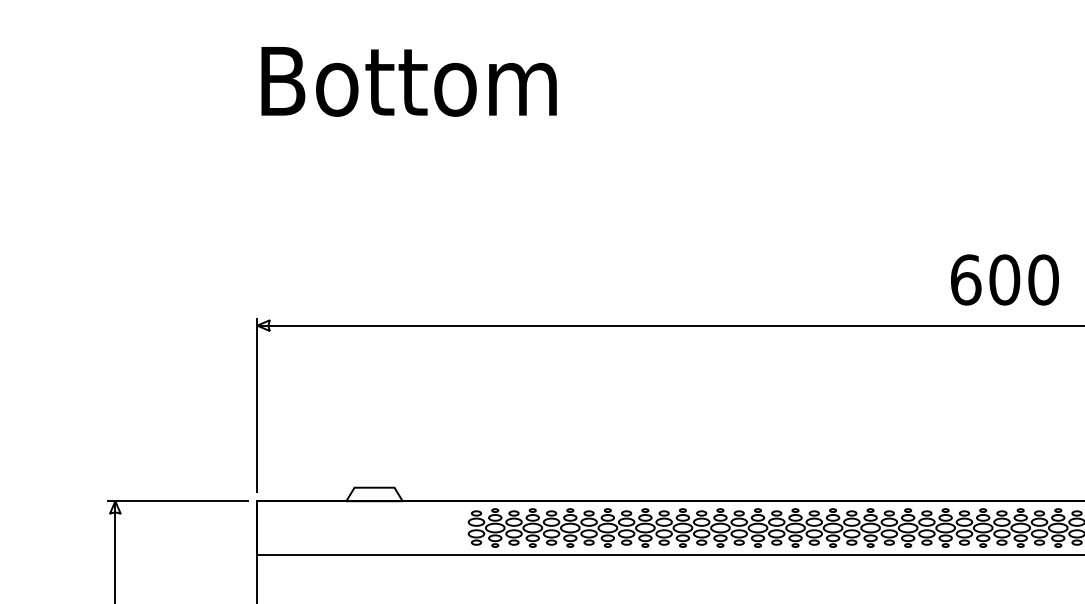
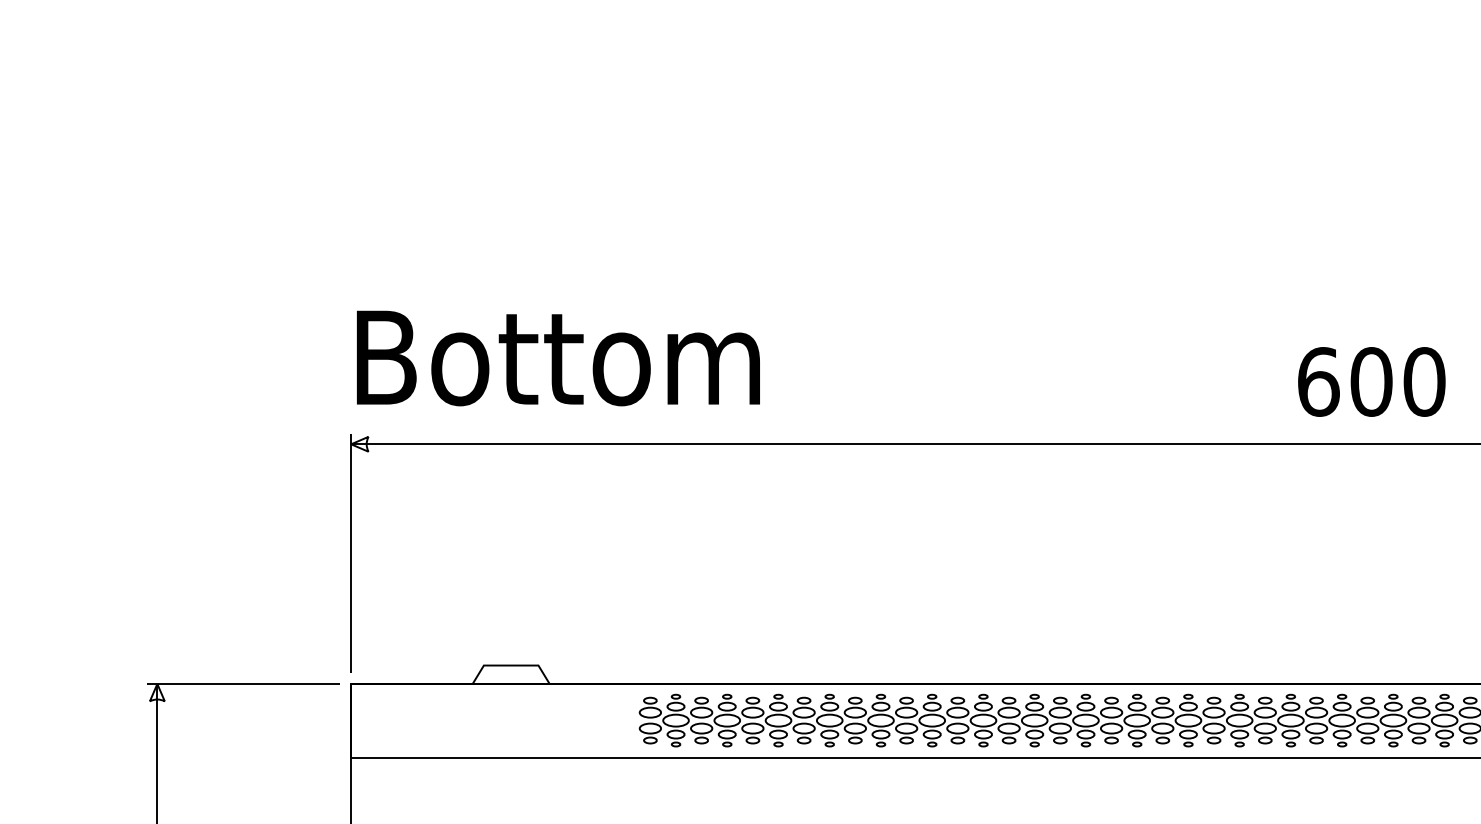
text: (409, 81) -> (558, 358), moved

